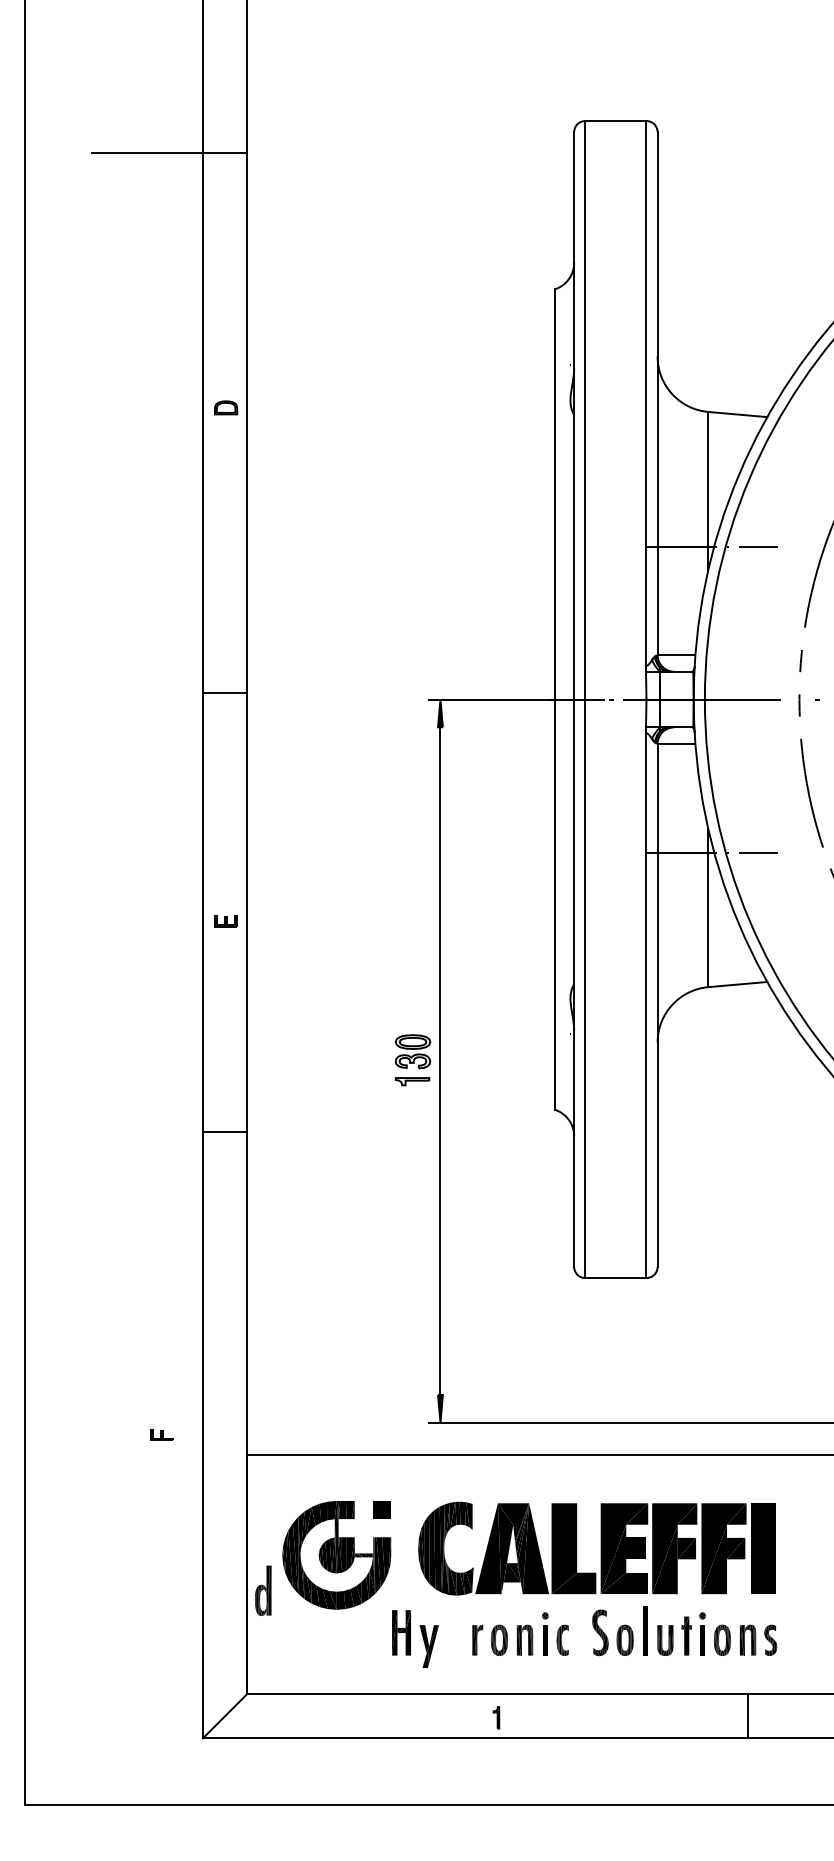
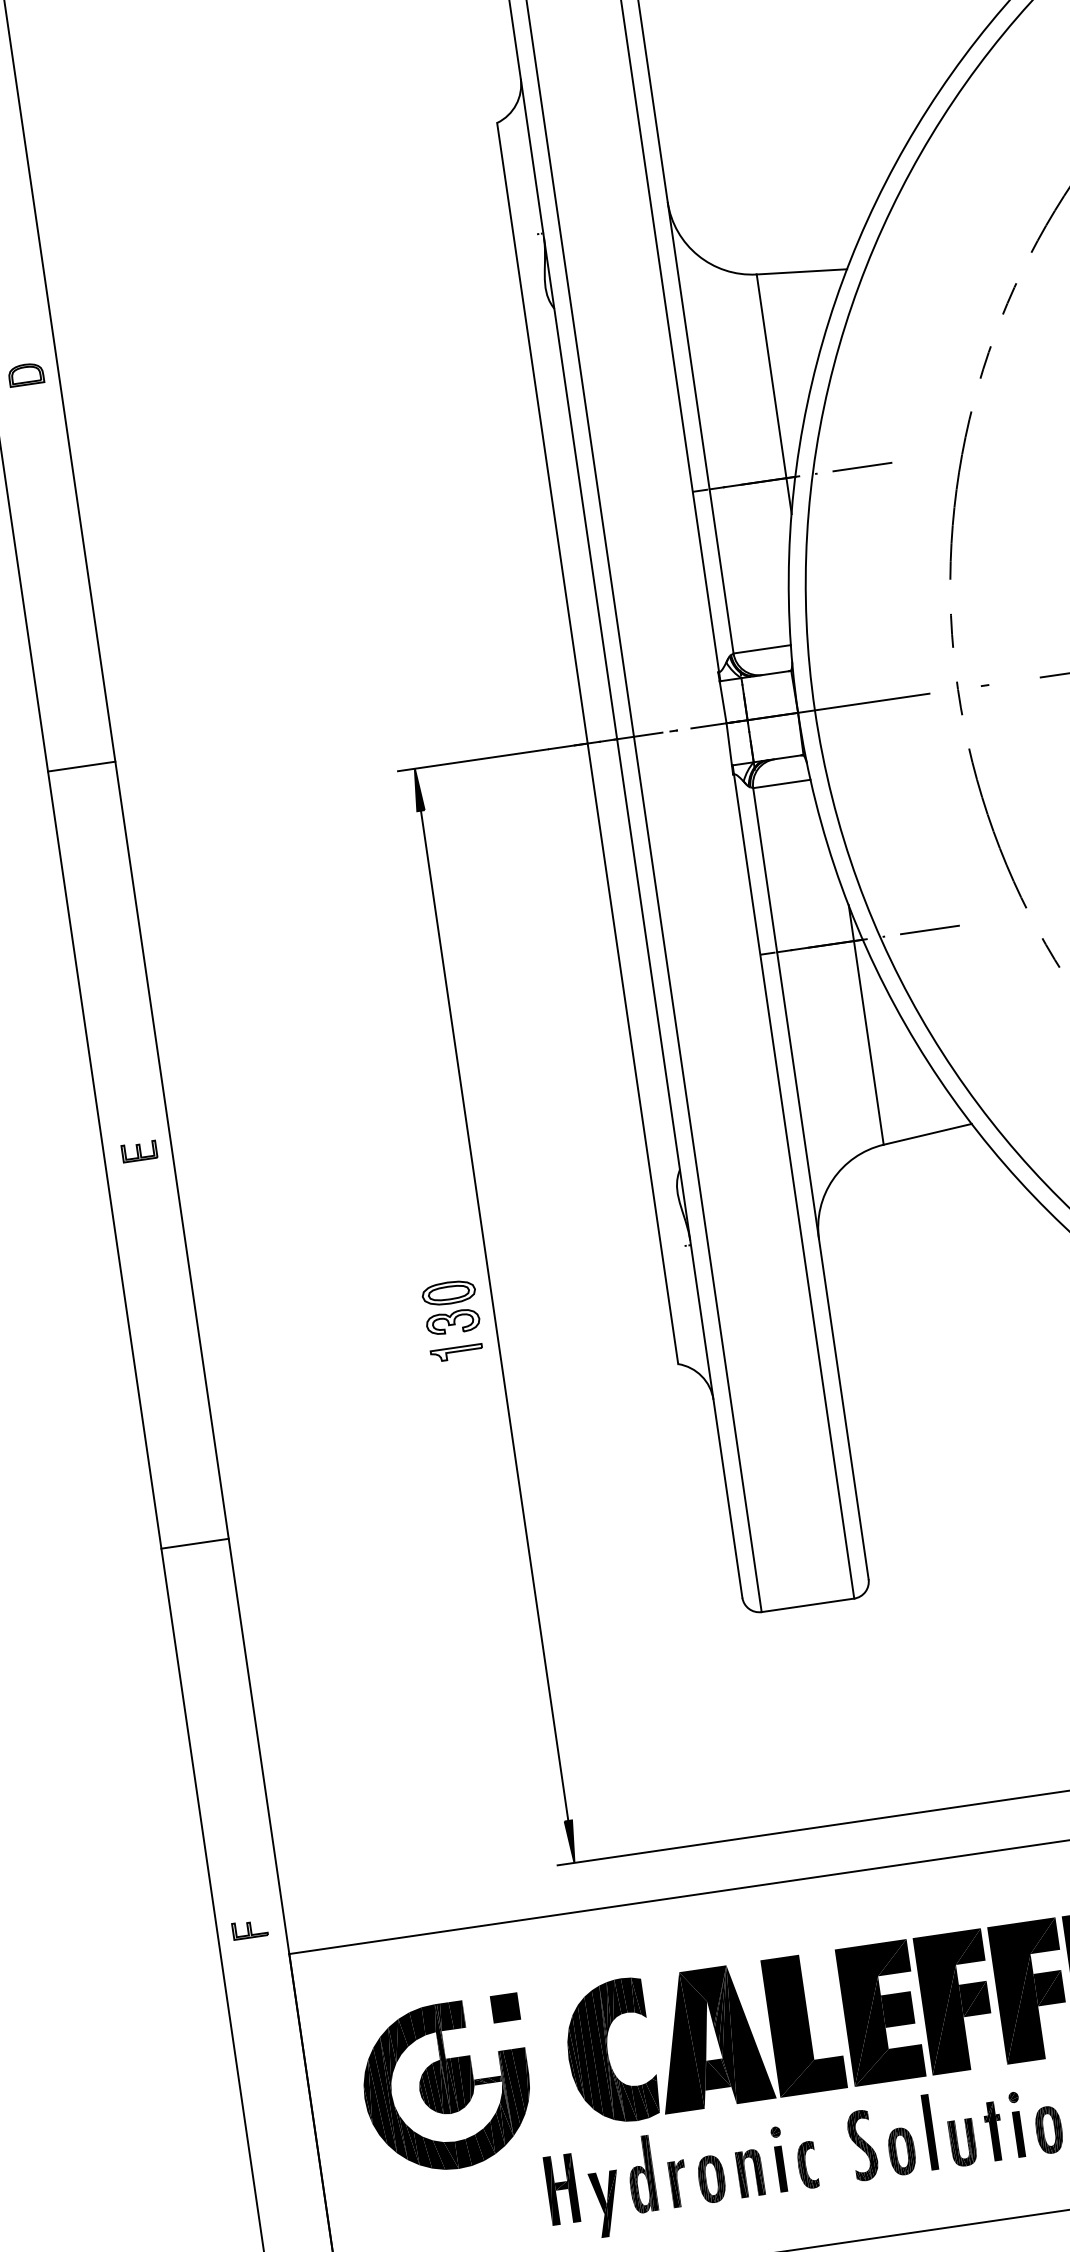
line: (224, 692) -> (80, 766), moved
line: (224, 1132) -> (194, 1544), moved
part: (161, 1434) -> (248, 1928), moved
part: (263, 1590) -> (641, 2174), moved

